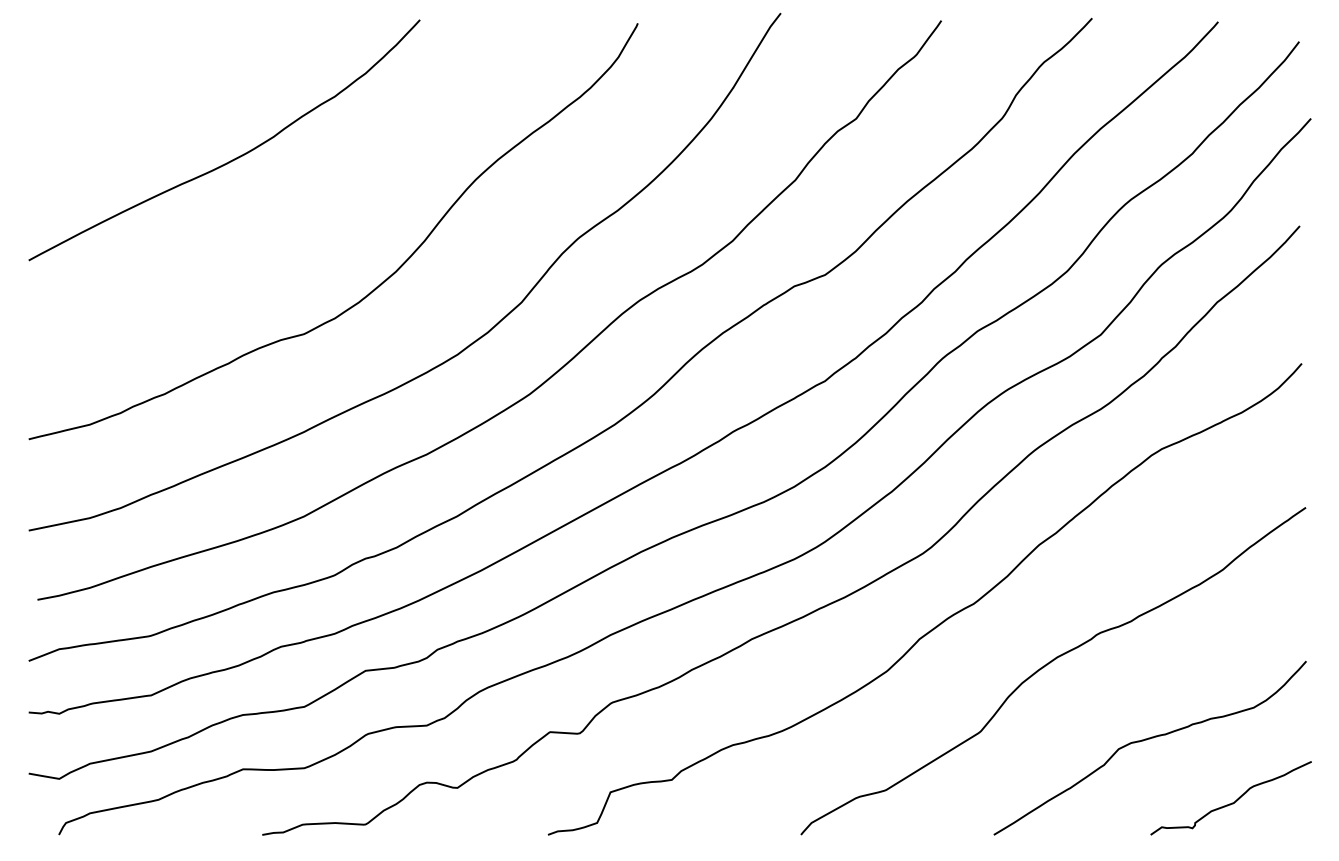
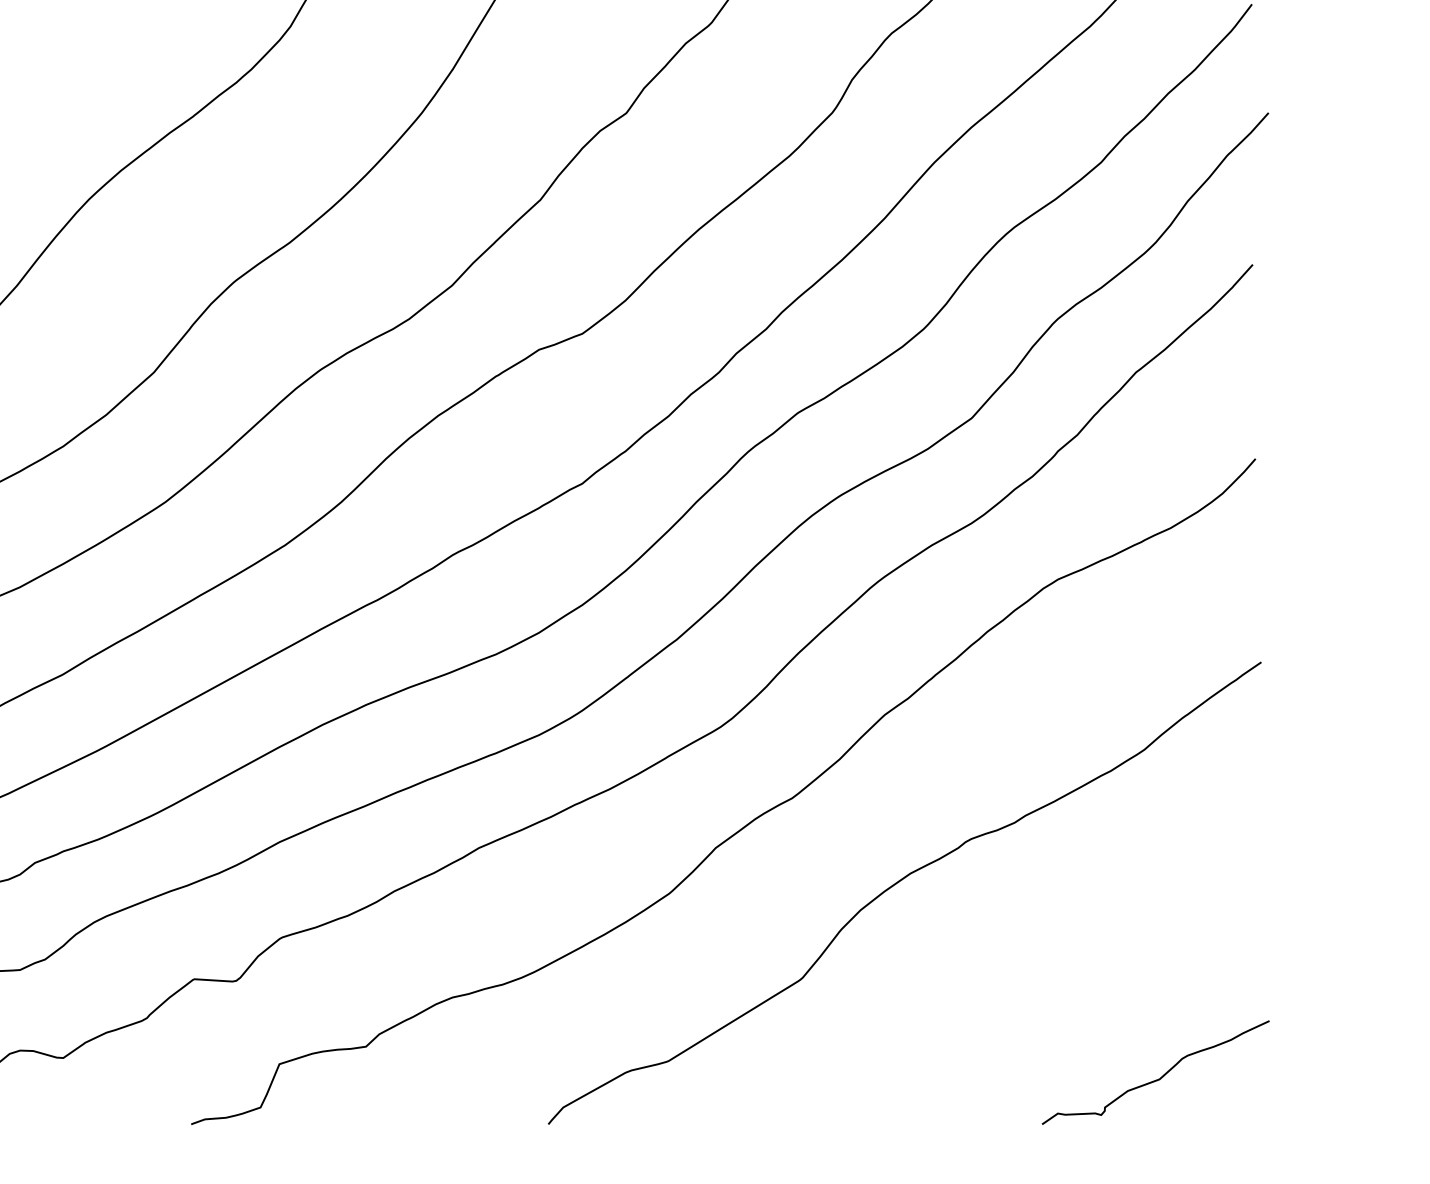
curve: (1146, 740) -> (1036, 991), removed

